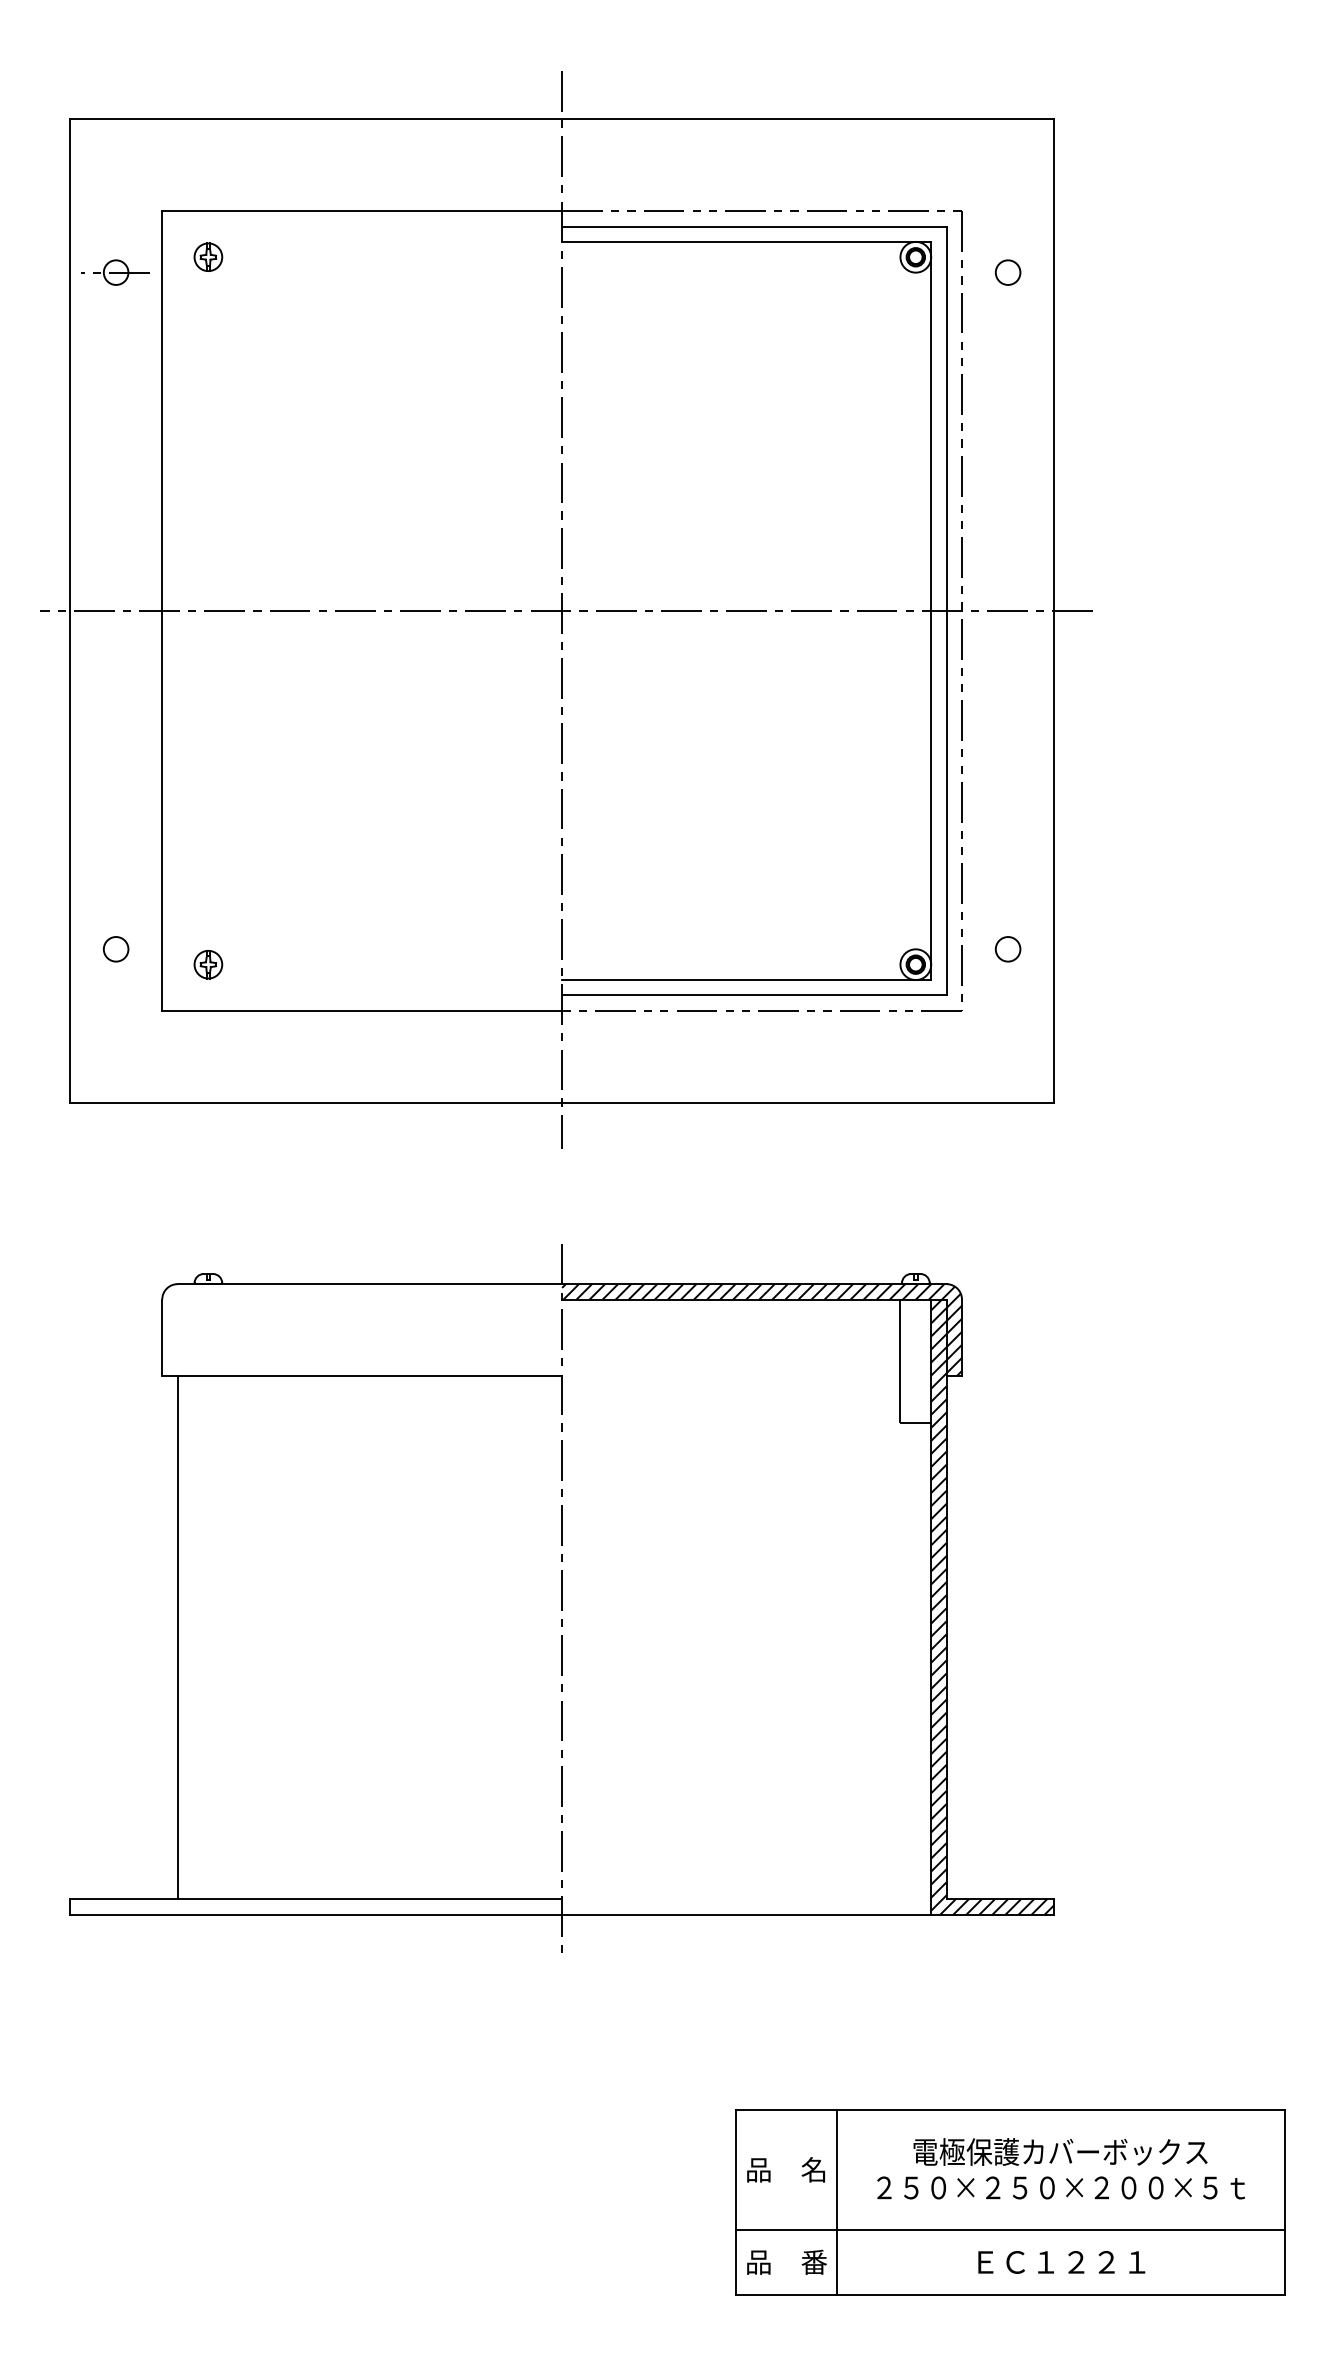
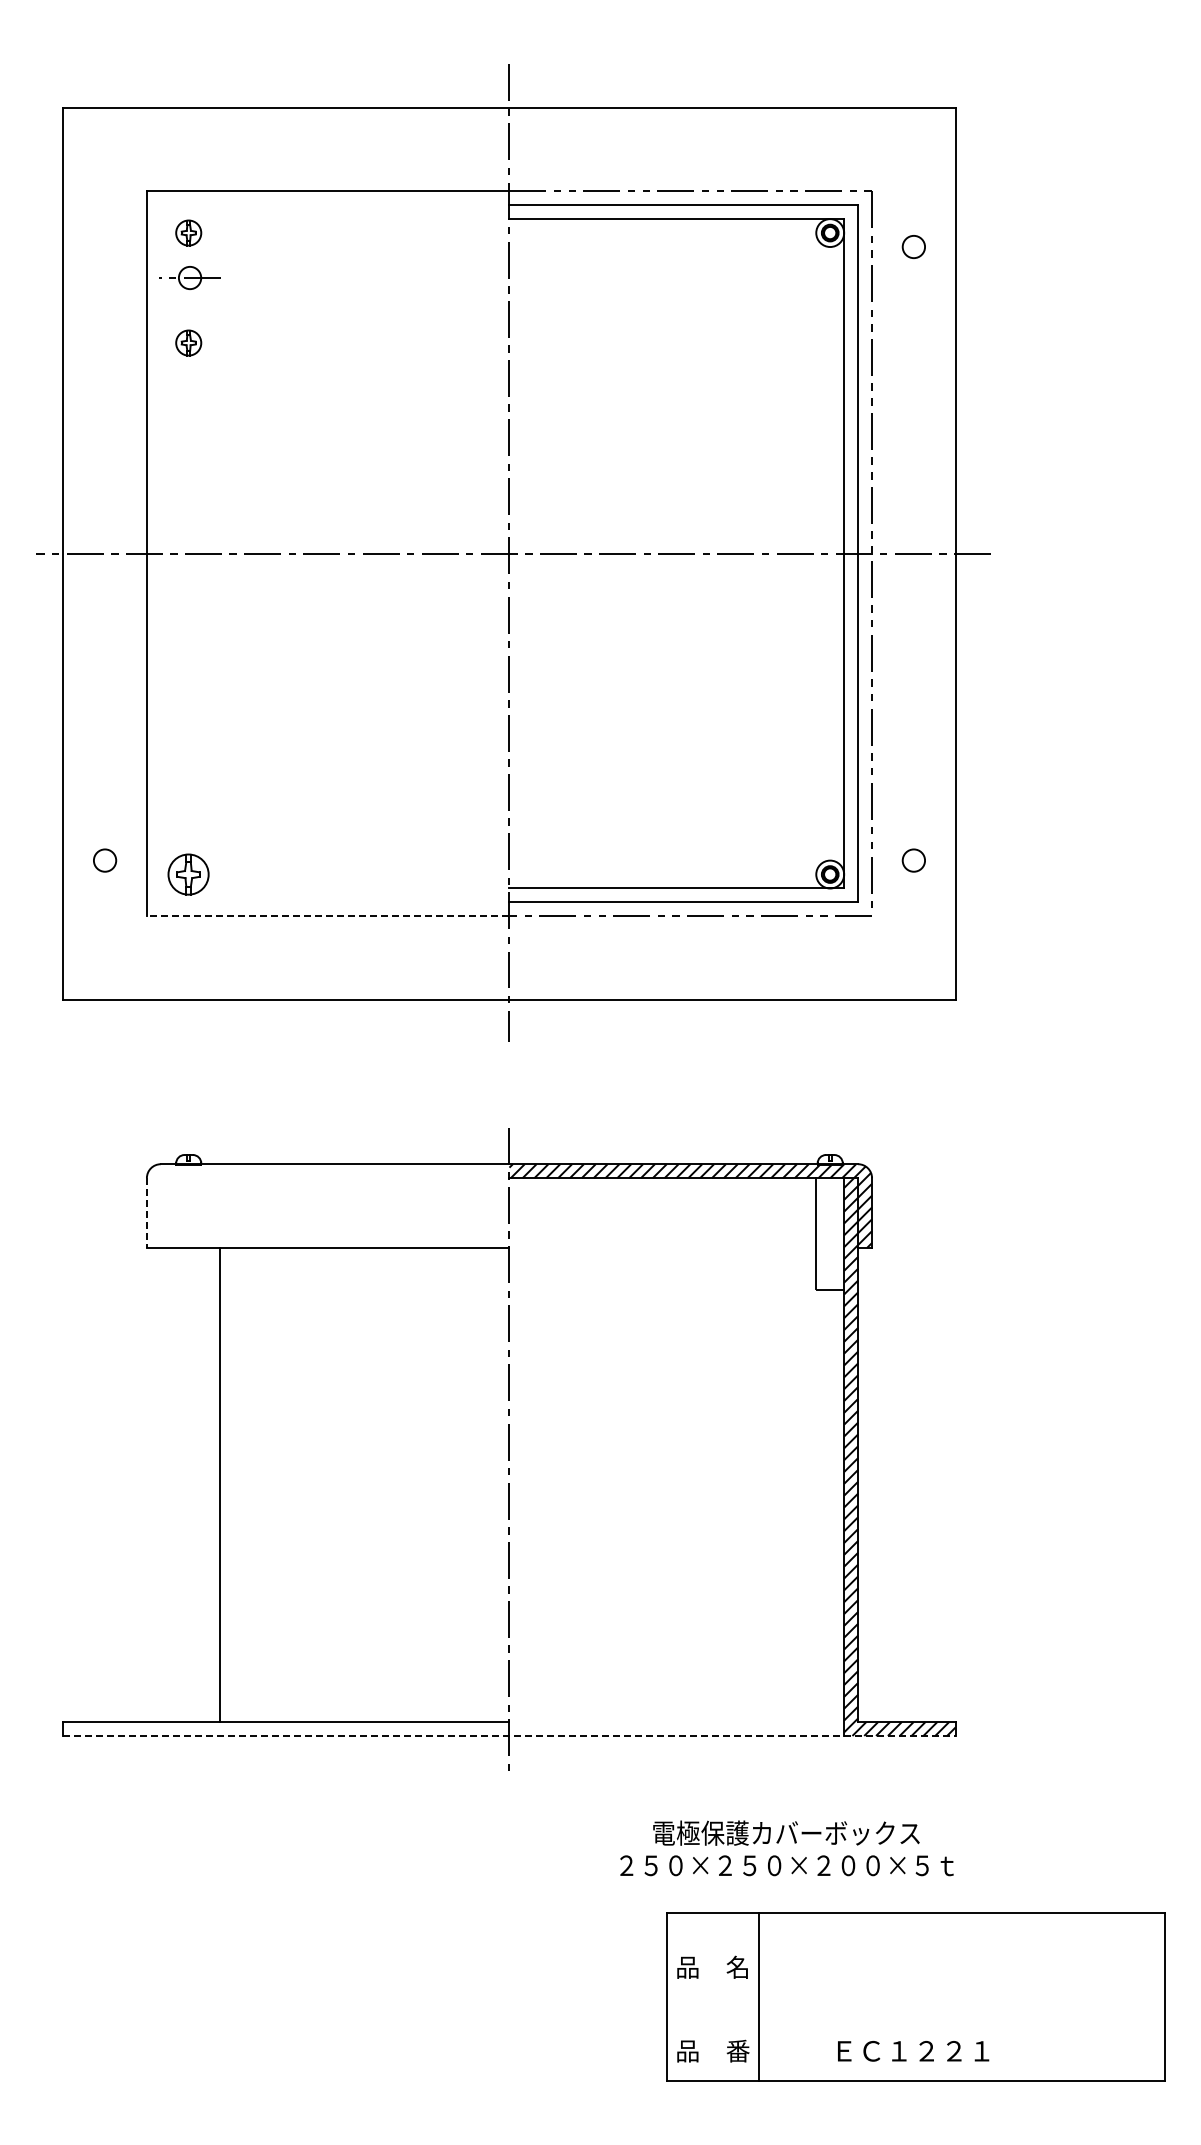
part: (115, 272) -> (189, 277), moved
part: (208, 377) -> (188, 342), added
part: (208, 964) -> (188, 874), size x1.6
line: (361, 1010) -> (327, 916), solid -> dashed
line: (161, 1337) -> (146, 1212), solid -> dashed
line: (177, 1637) -> (219, 1484), moved
line: (562, 1914) -> (509, 1735), solid -> dashed
text: (1060, 2168) -> (786, 1848), moved
line: (1009, 2230) -> (915, 2022), removed
text: (1061, 2262) -> (913, 2051), moved

